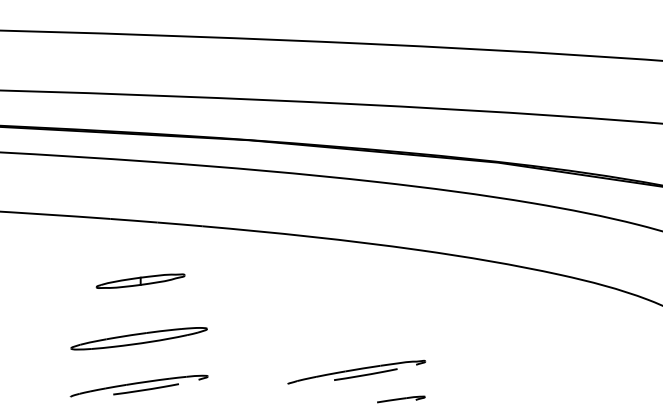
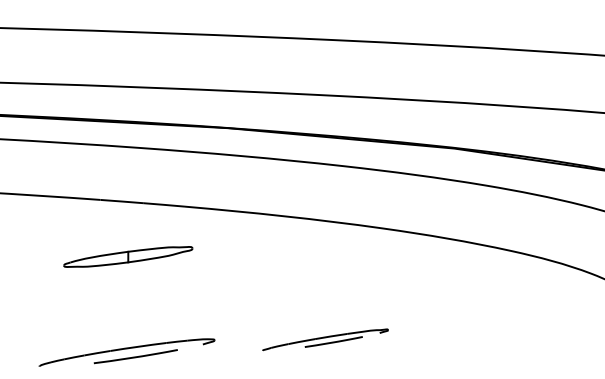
part: (140, 280) -> (128, 256), size x1.6
part: (138, 337) -> (126, 308), removed
part: (138, 386) -> (126, 352), size x1.4
part: (401, 399) -> (366, 364), removed

